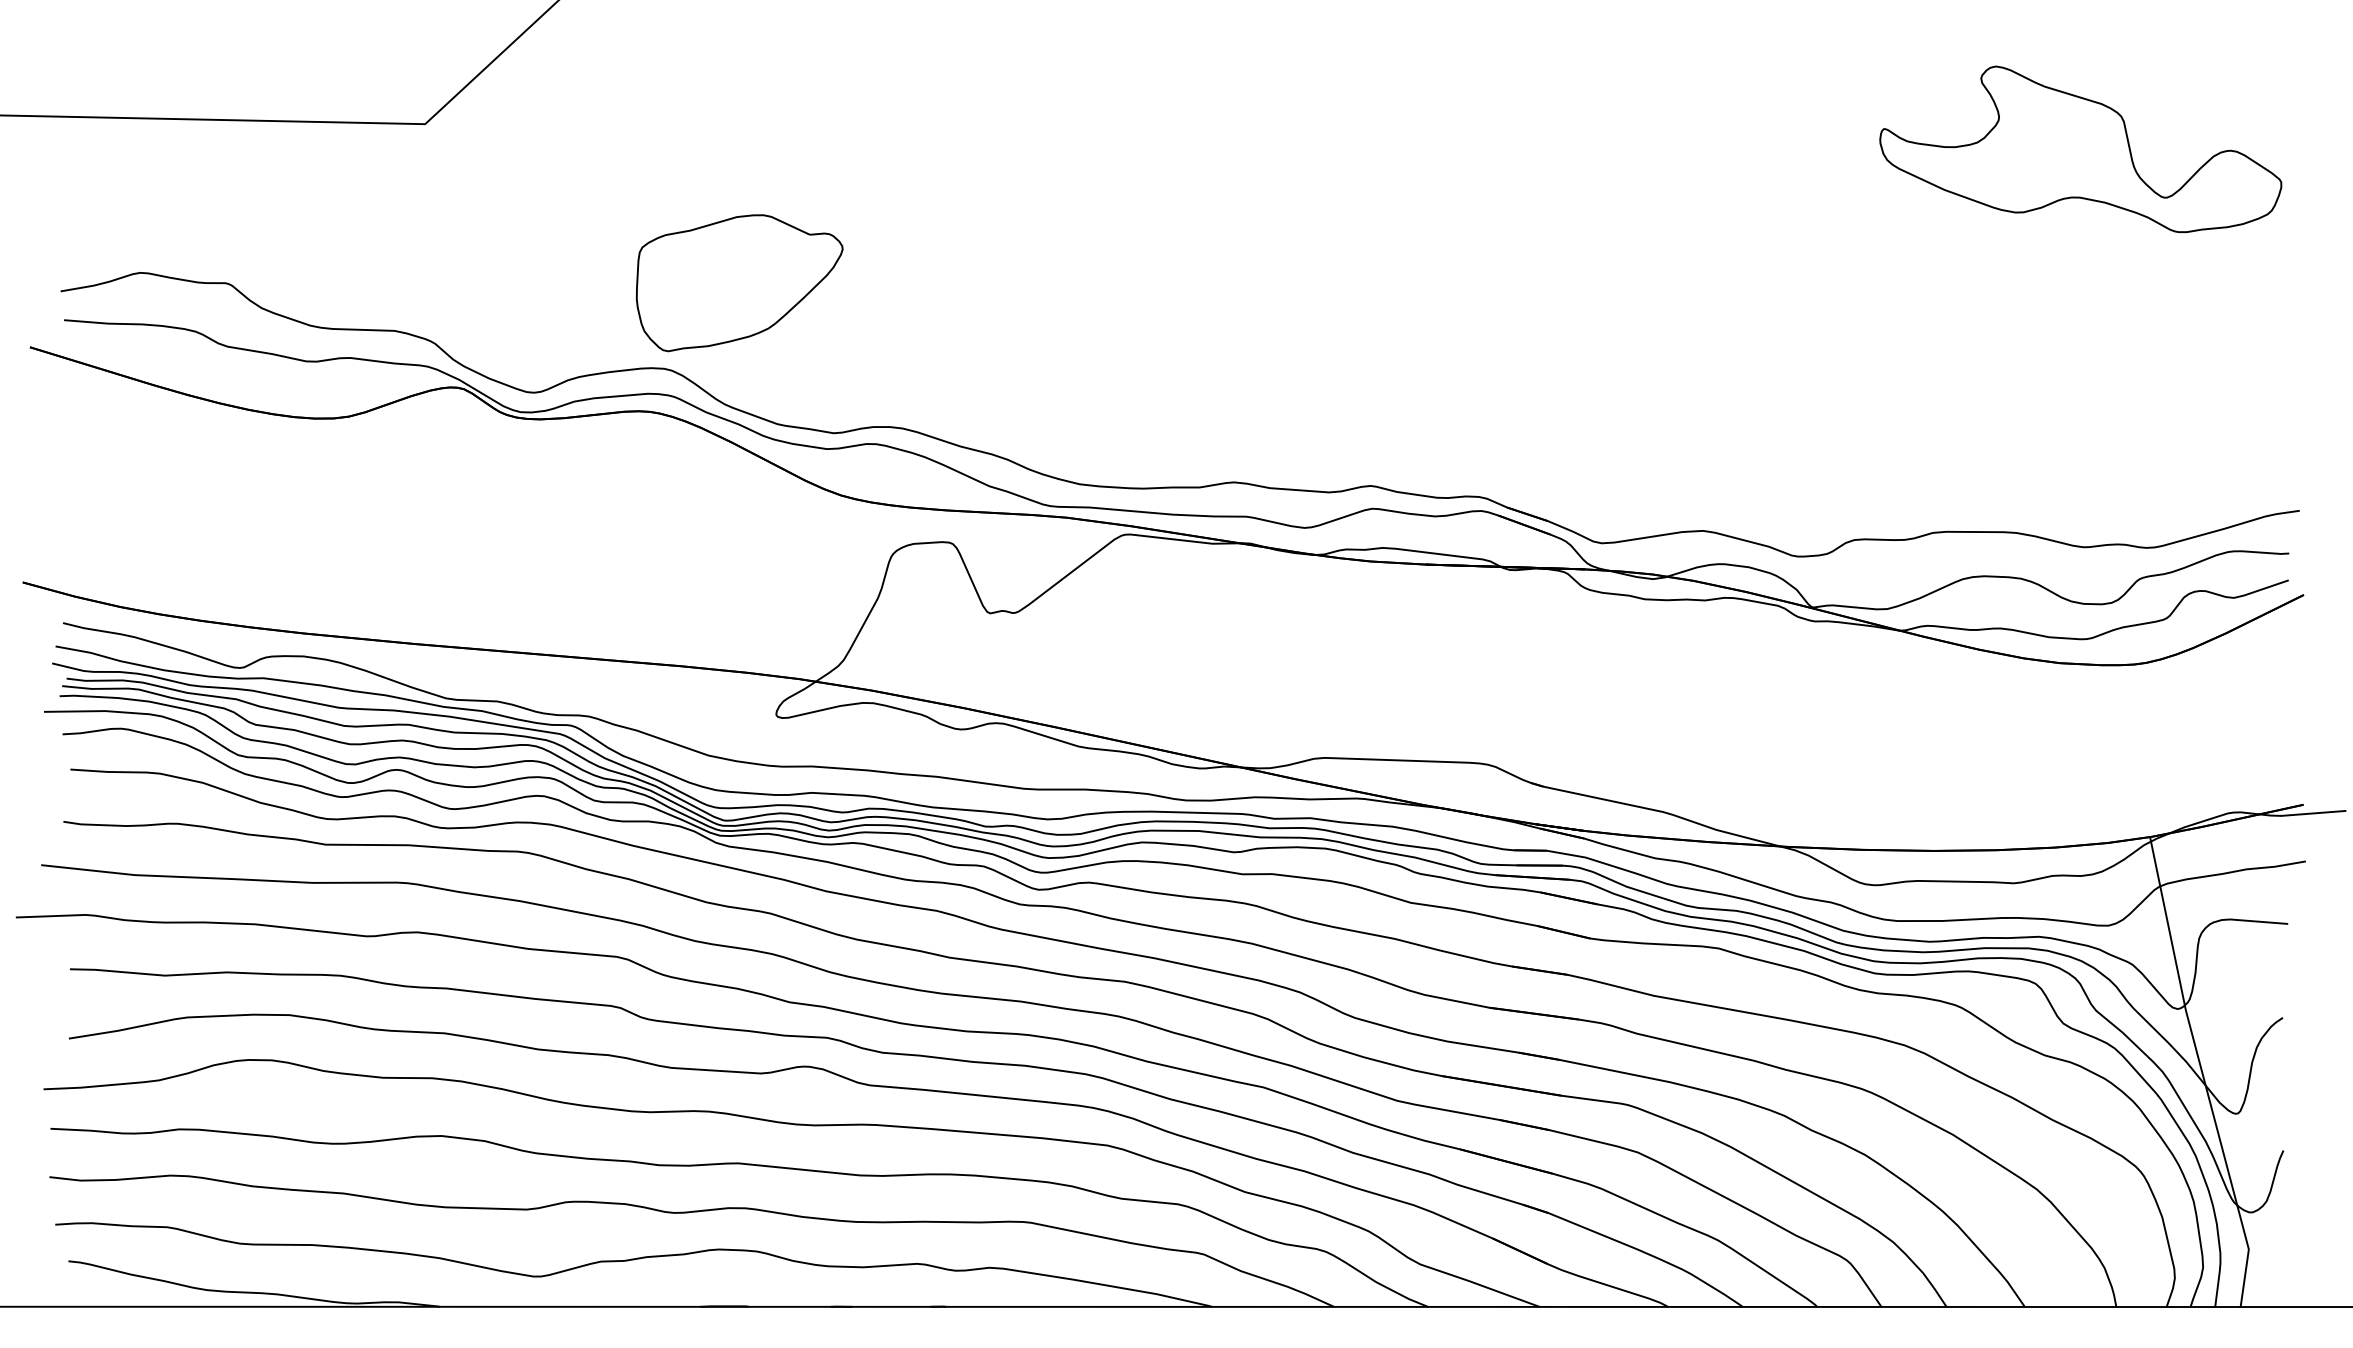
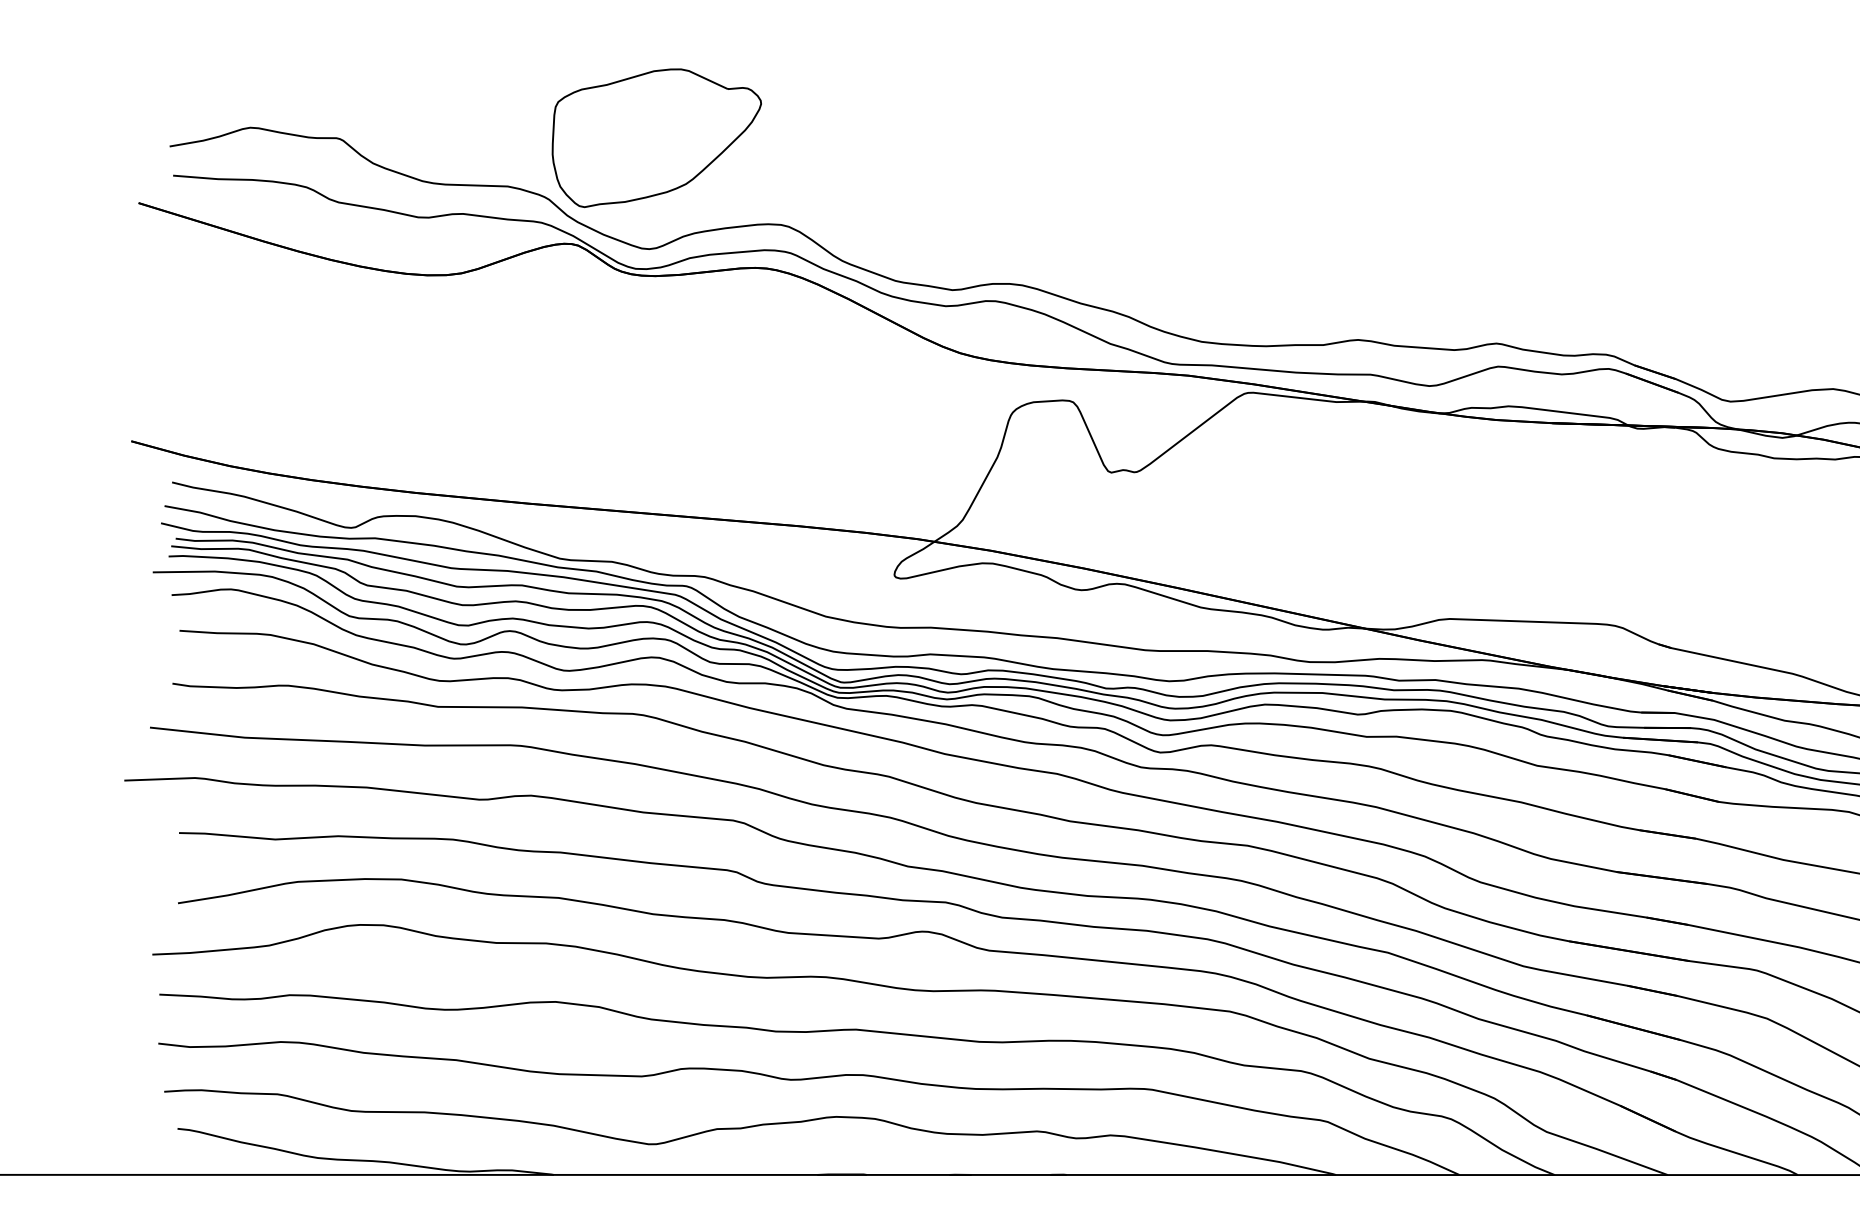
part: (739, 283) -> (656, 138), moved

